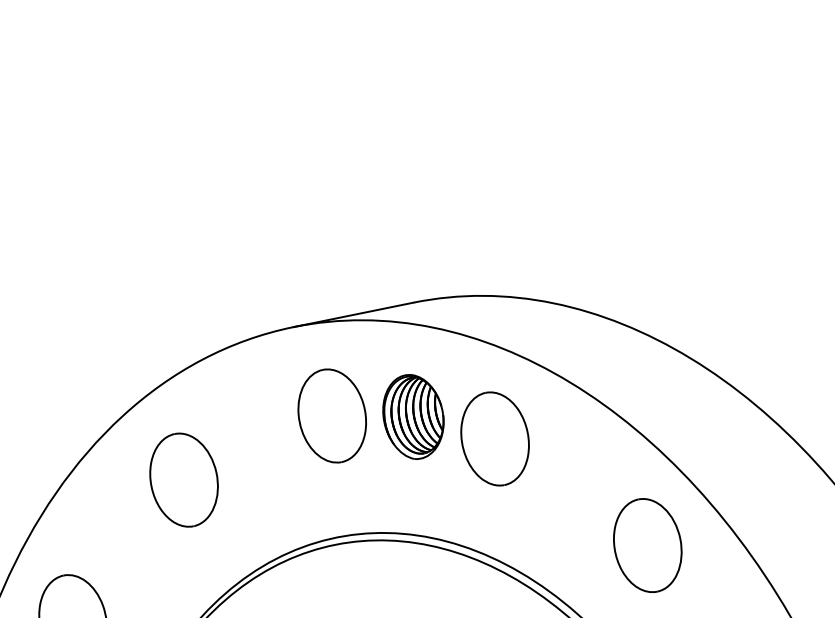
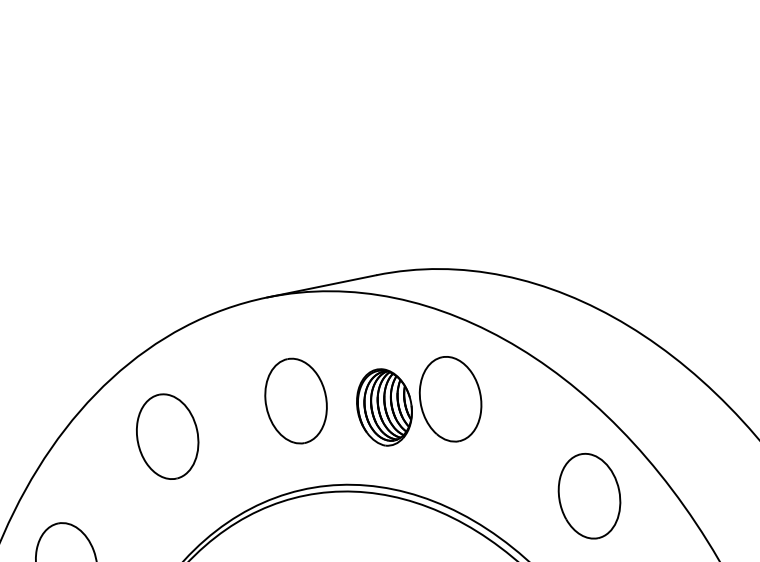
part: (331, 415) -> (295, 400), moved
part: (413, 416) -> (384, 407), moved

